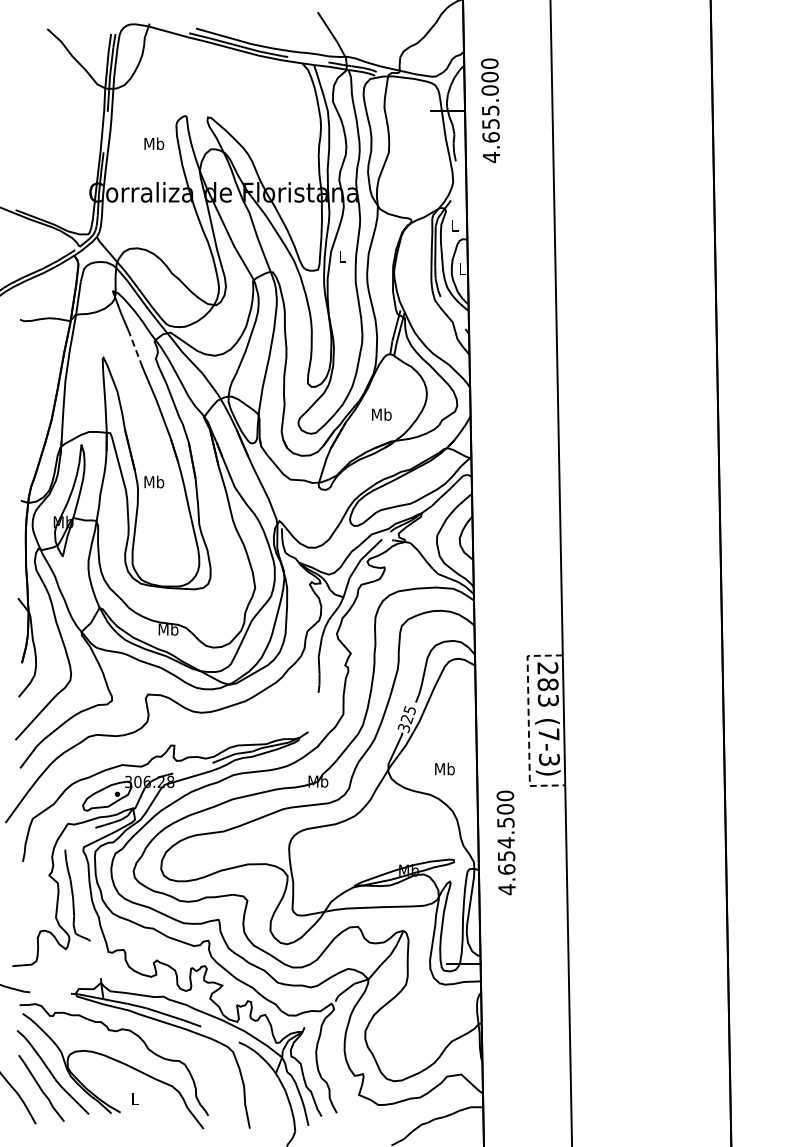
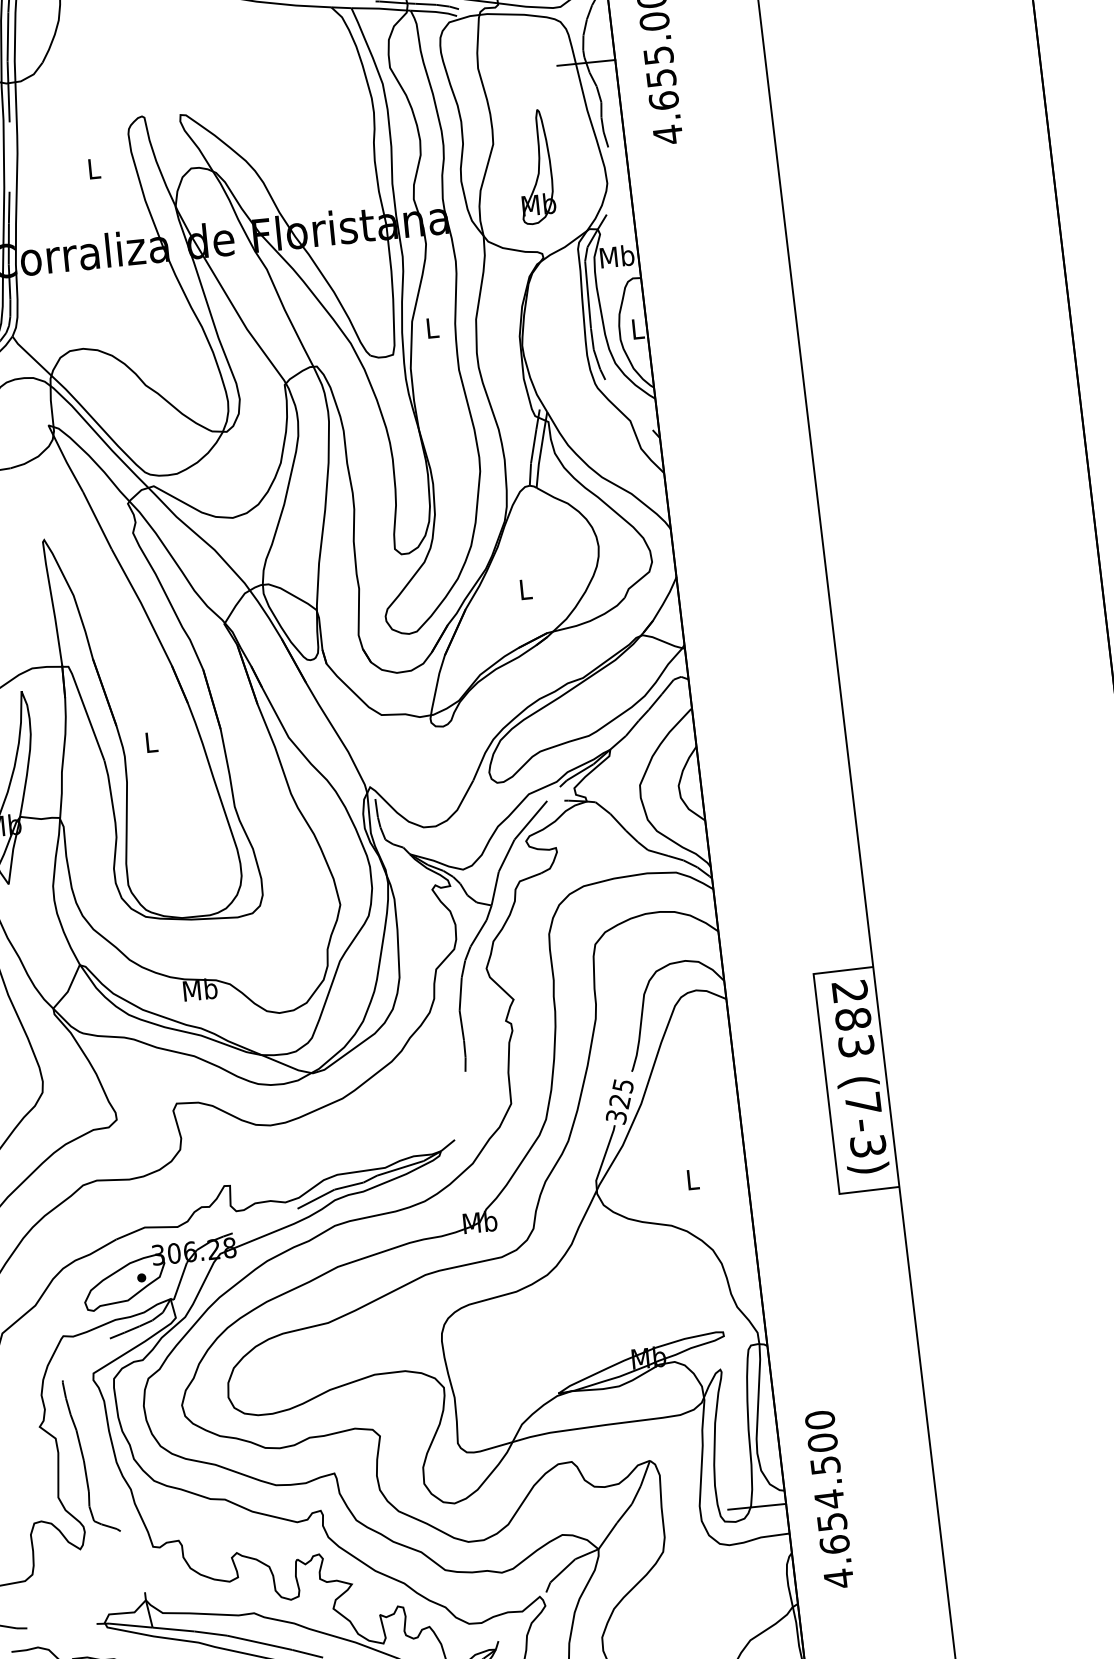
text: (154, 143) -> (94, 168), Mb -> L
part: (411, 168) -> (534, 167), added
text: (454, 225) -> (616, 256), L -> Mb
line: (135, 349) -> (96, 520), dashed -> solid
text: (381, 414) -> (525, 589), Mb -> L
text: (154, 481) -> (151, 741), Mb -> L
line: (528, 721) -> (826, 1084), dashed -> solid
text: (444, 768) -> (691, 1178), Mb -> L
text: (505, 842) -> (828, 1499), moved

